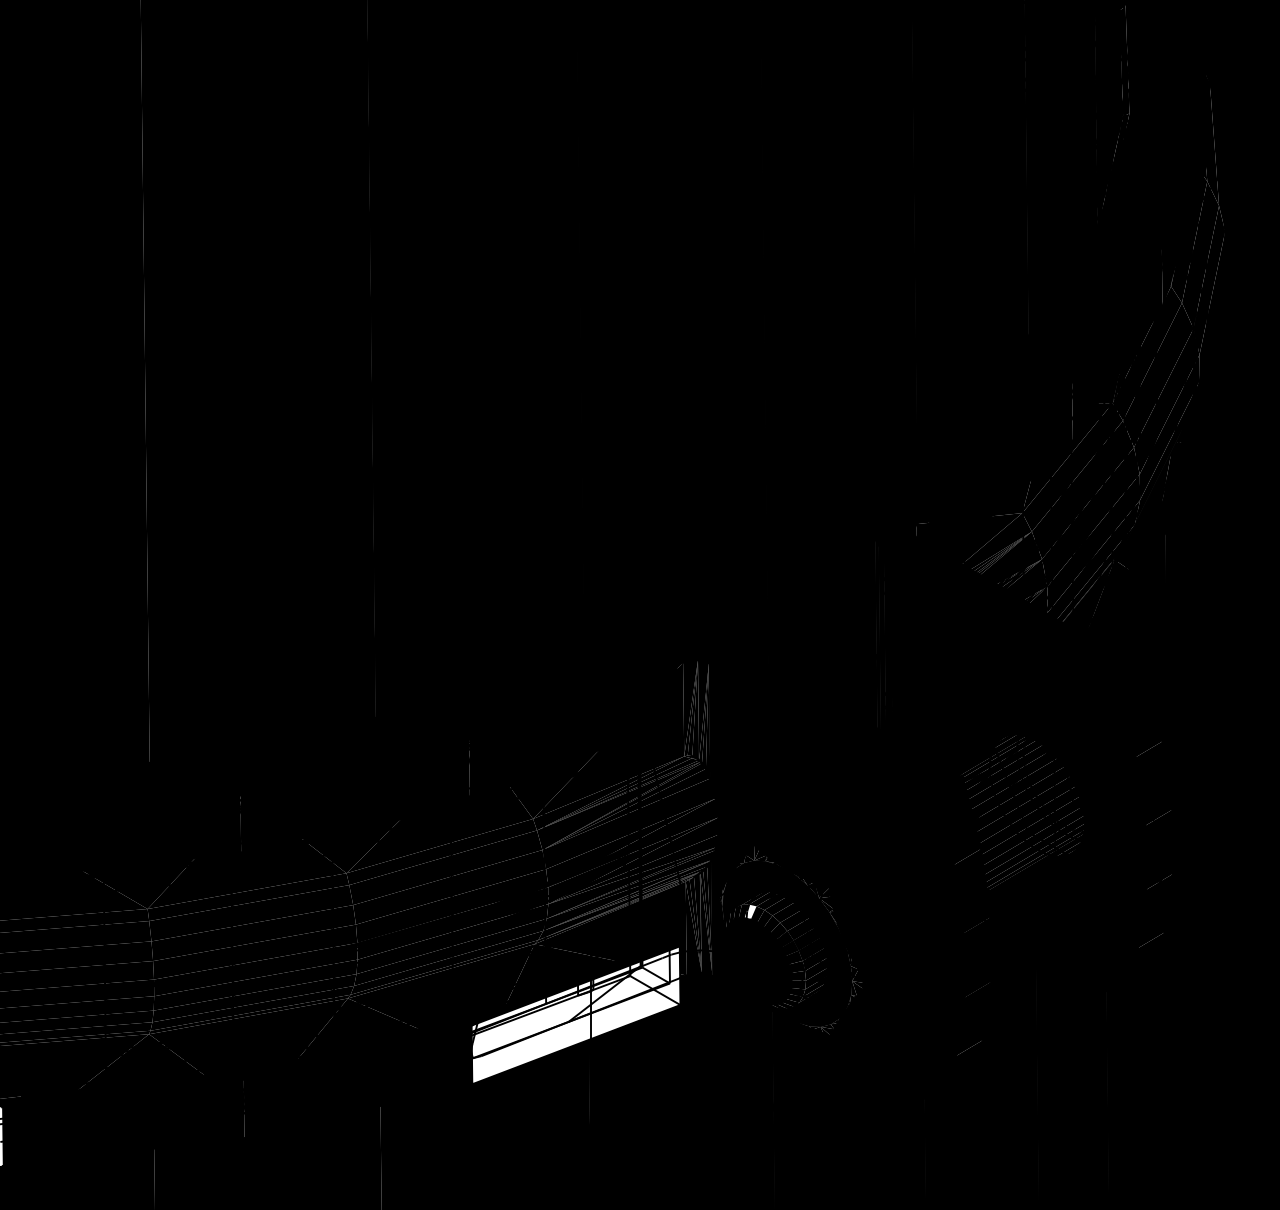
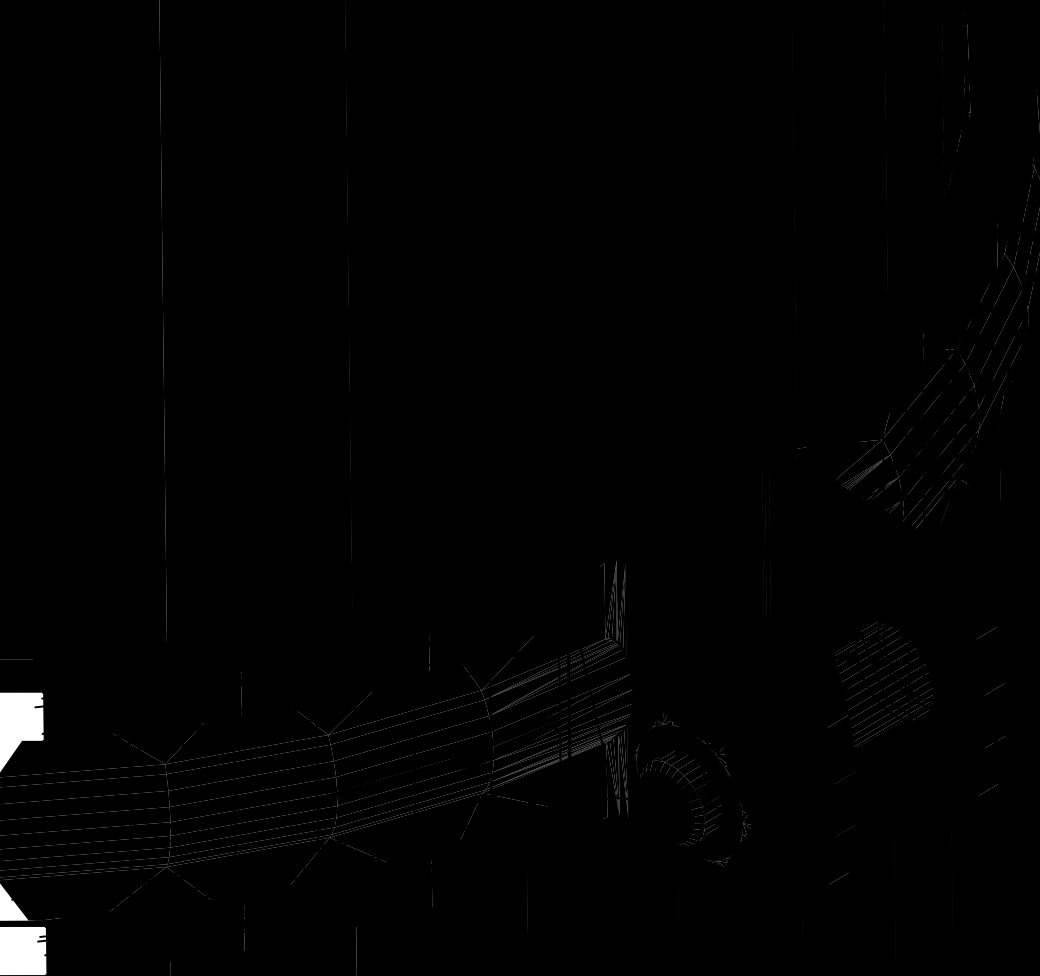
fill: (750, 911) -> (659, 766), added
fill: (576, 1014) -> (516, 850), added

